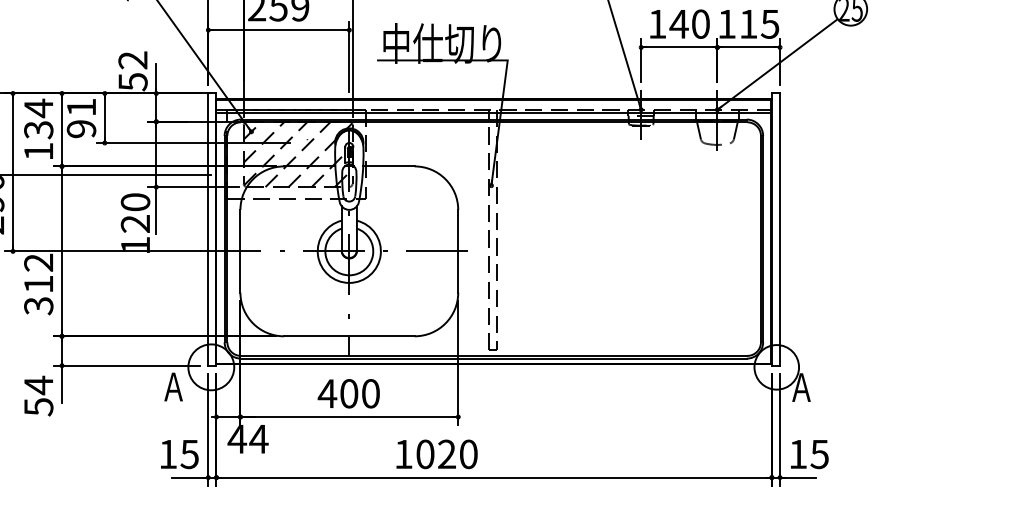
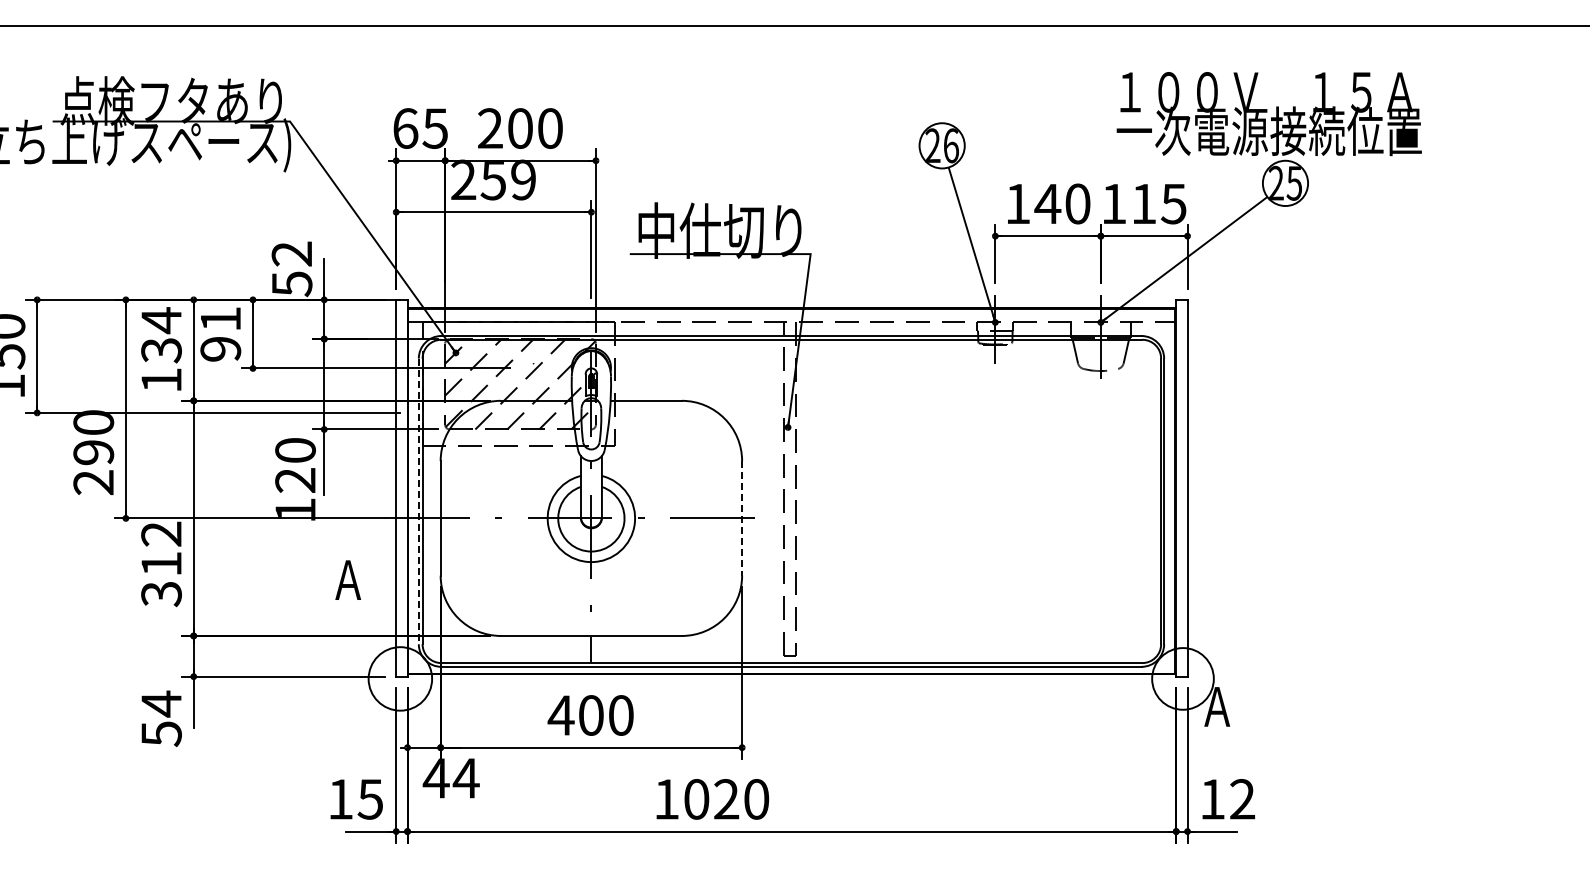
line: (493, 112) -> (791, 326), removed
line: (224, 239) -> (418, 501), solid -> dashed
line: (458, 251) -> (742, 518), solid -> dashed
text: (173, 386) -> (347, 579), moved
text: (819, 454) -> (1242, 799), 15 -> 12

